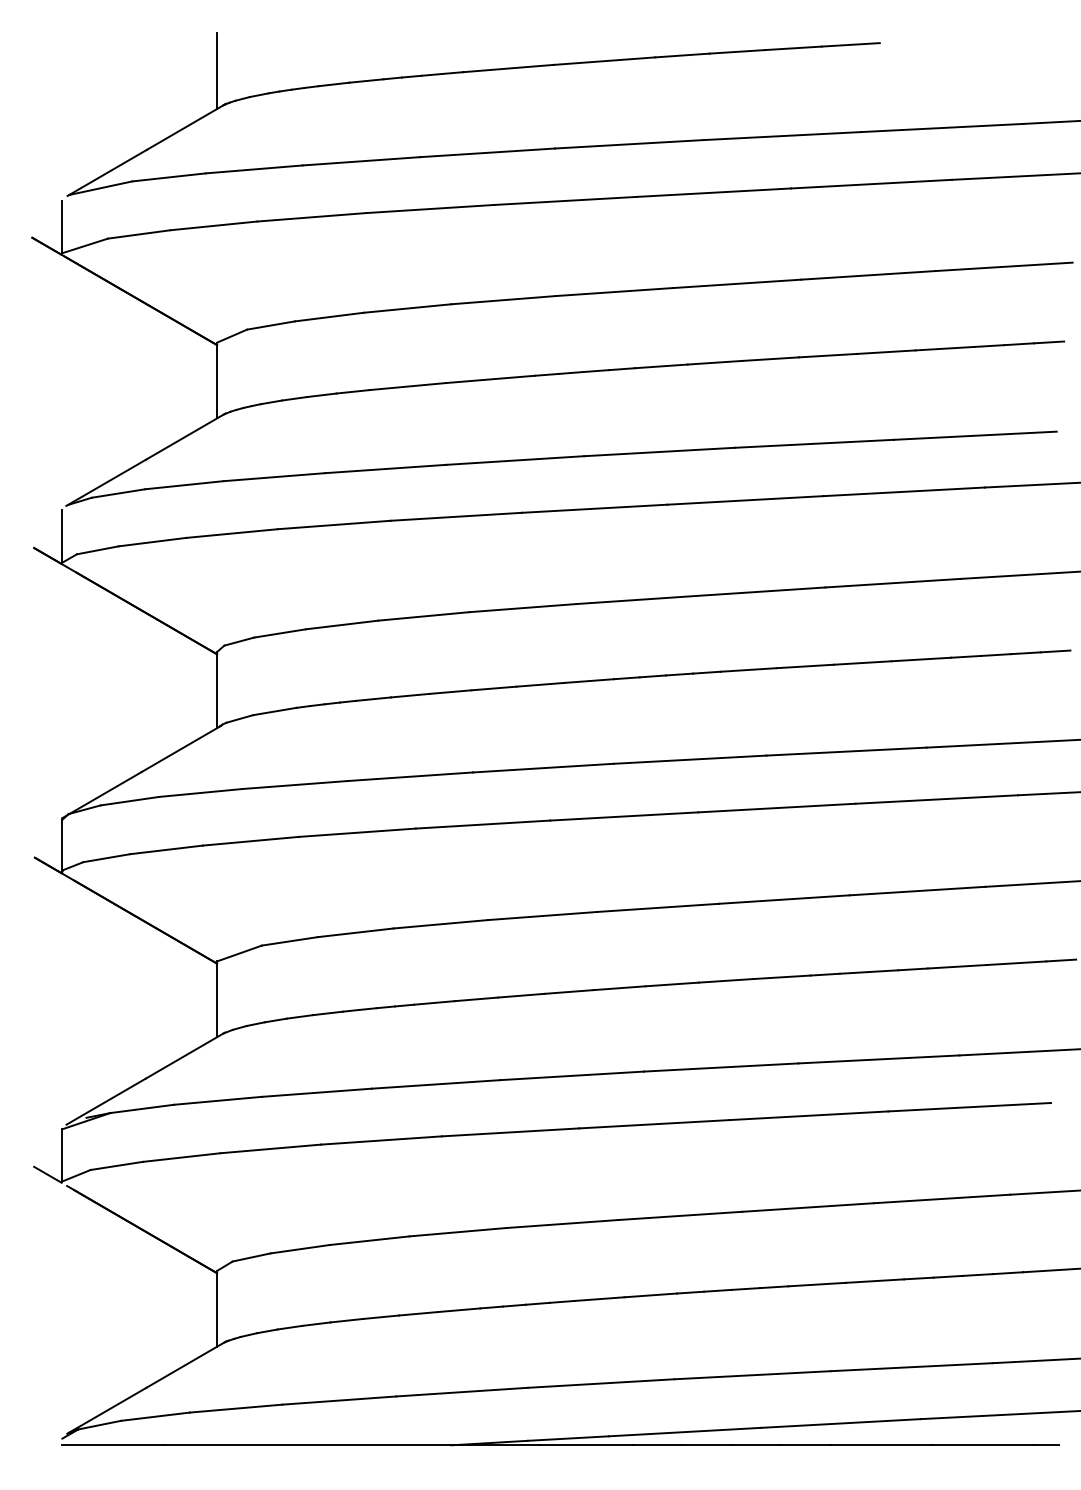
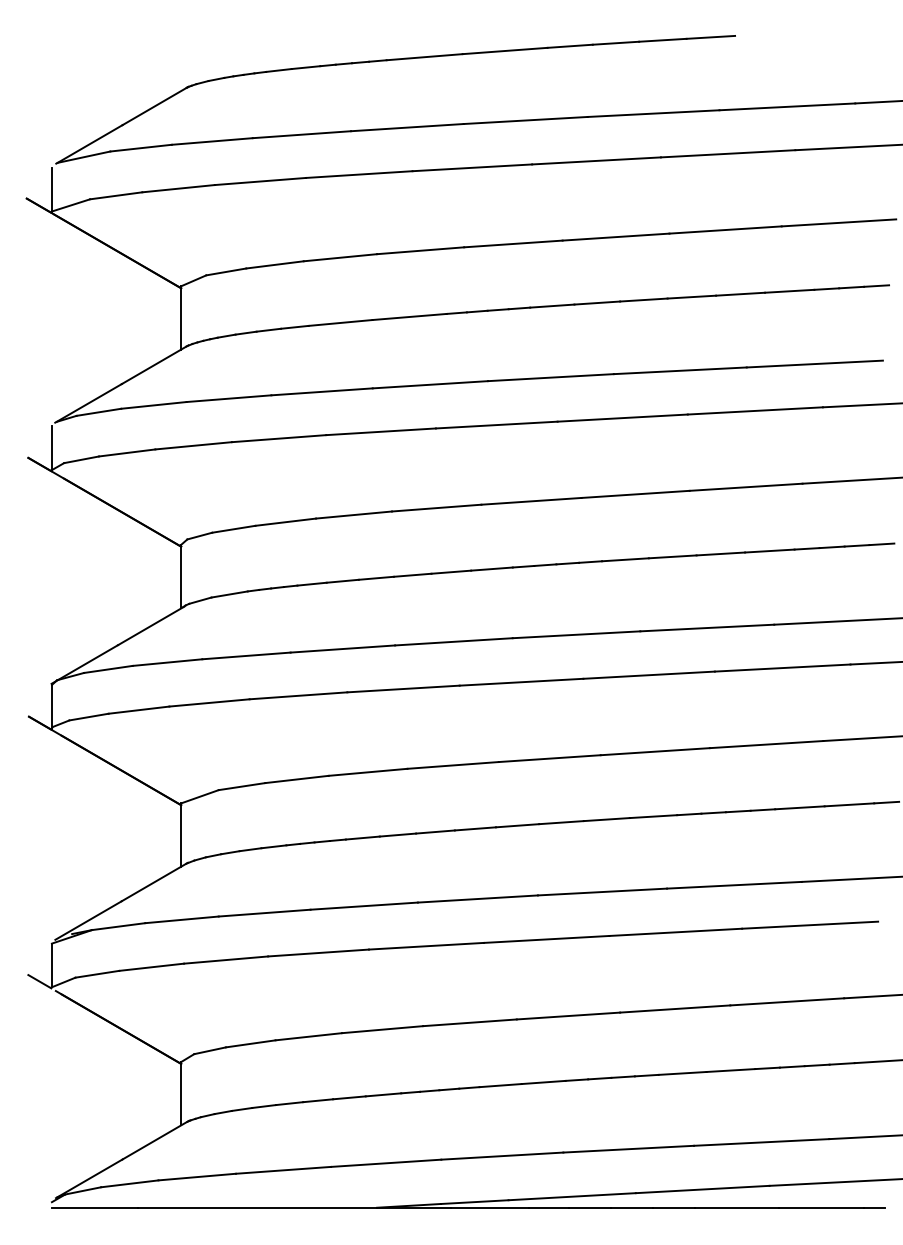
line: (217, 71) -> (181, 59), removed

